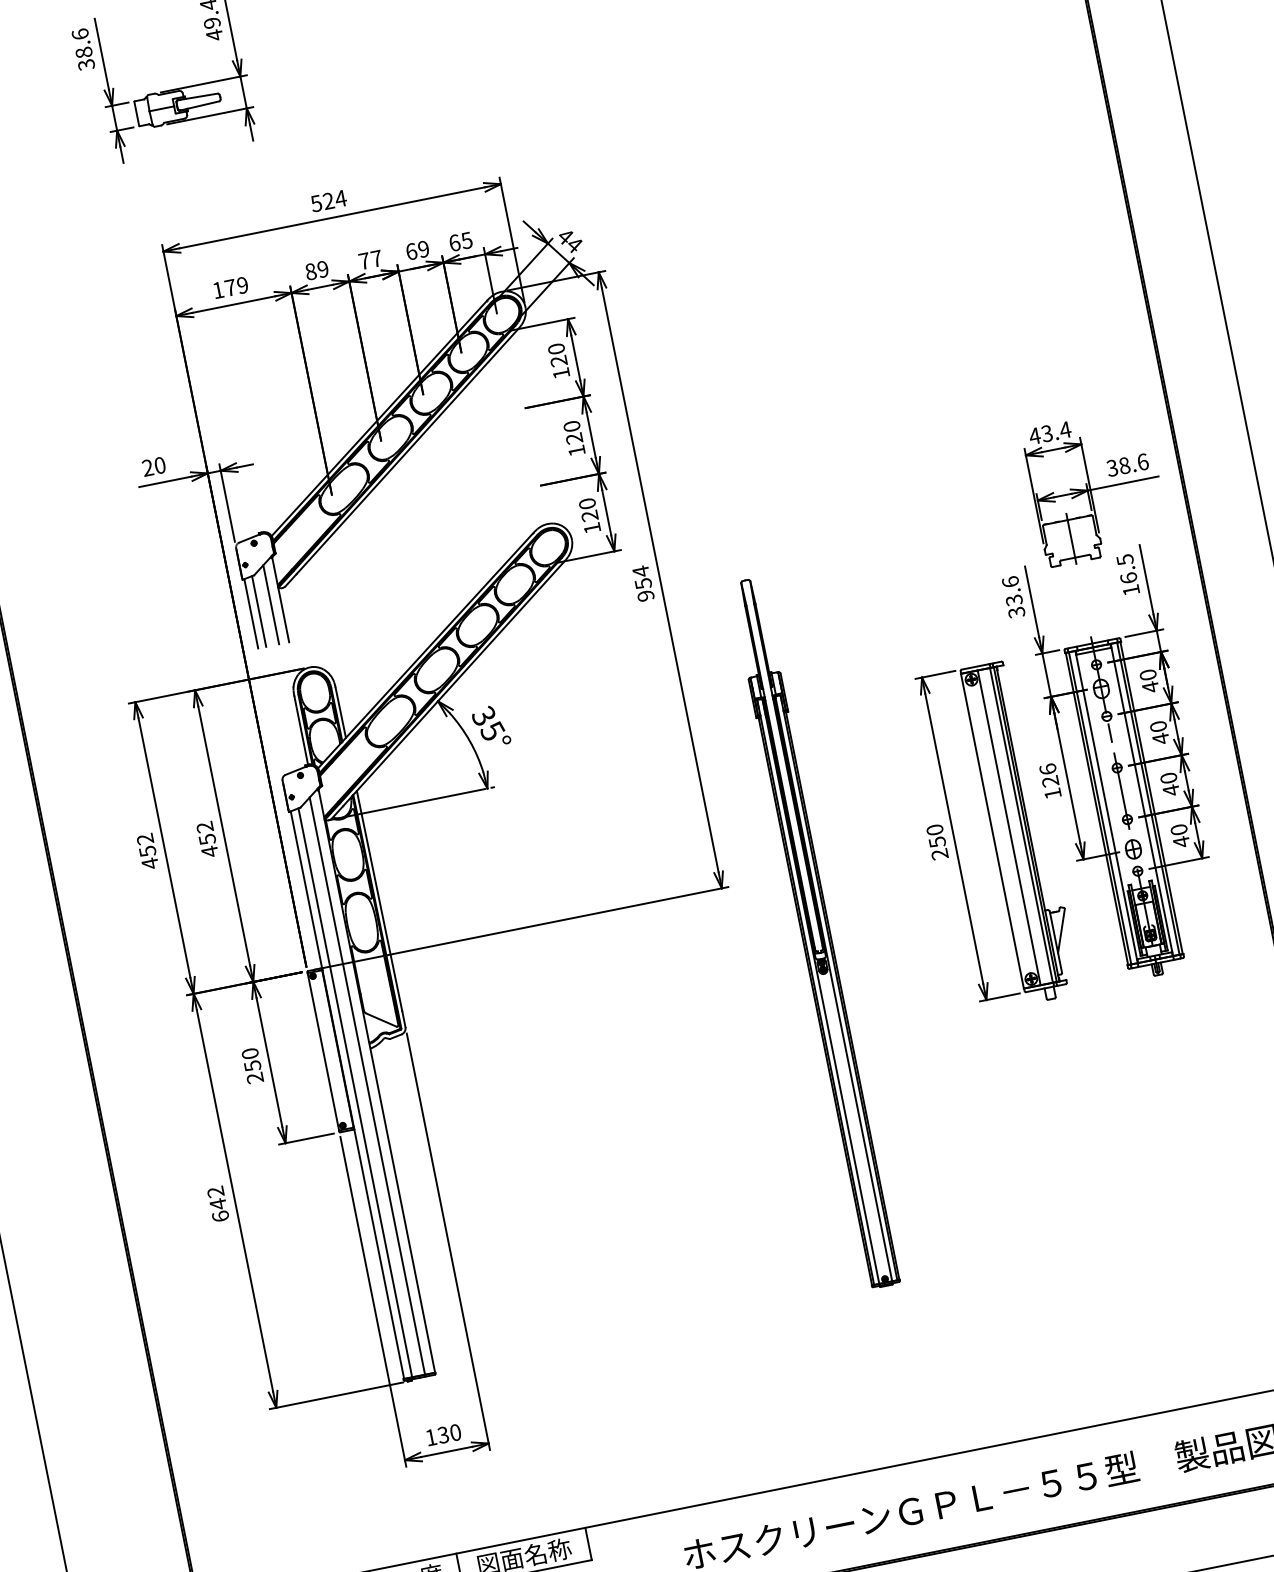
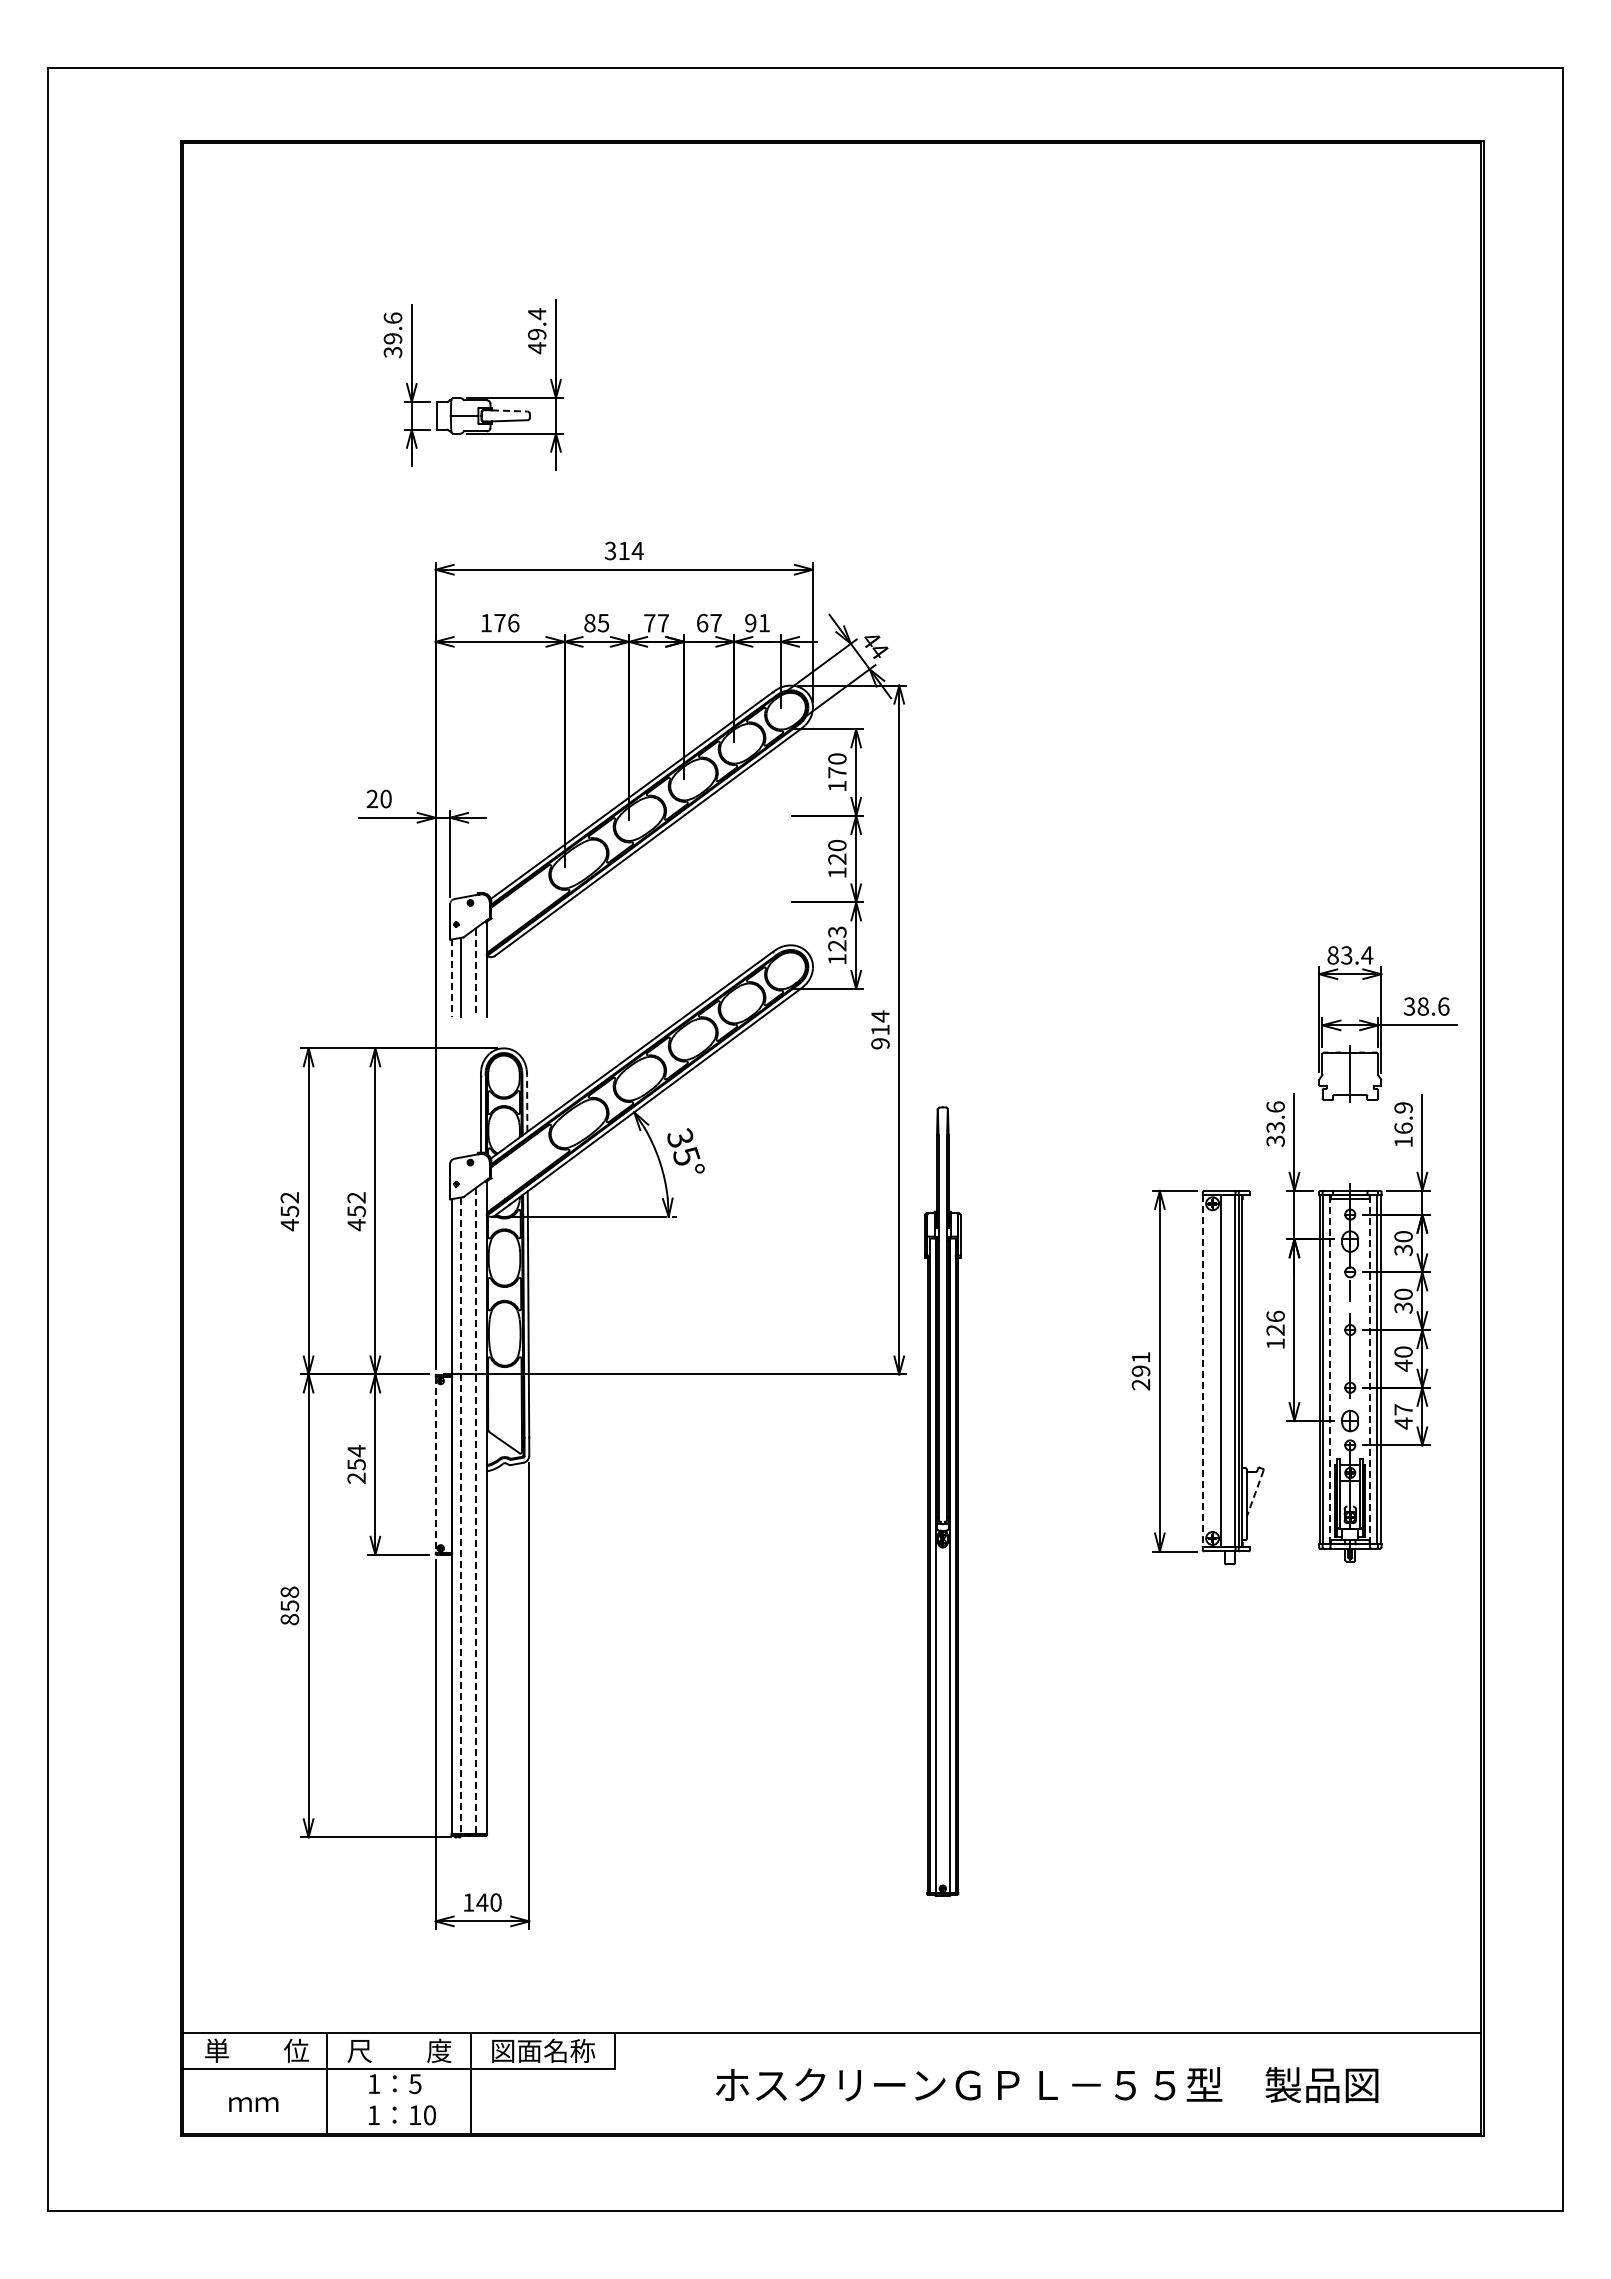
text: (83, 52) -> (392, 338), 38.6 -> 39.6
line: (201, 95) -> (509, 410), solid -> dashed
text: (322, 201) -> (617, 550), 524 -> 314
text: (460, 241) -> (757, 622), 65 -> 91
text: (423, 248) -> (715, 622), 69 -> 67
text: (322, 268) -> (603, 622), 89 -> 85
text: (242, 284) -> (513, 622), 179 -> 176
text: (559, 361) -> (837, 772), 120 -> 170
text: (1034, 436) -> (1332, 955), 43.4 -> 83.4
text: (587, 503) -> (837, 931), 120 -> 123
text: (1125, 559) -> (1403, 1107), 16.5 -> 16.9
text: (643, 583) -> (880, 1029), 954 -> 914
line: (271, 605) -> (475, 973), solid -> dashed
line: (251, 614) -> (452, 978), solid -> dashed
text: (1150, 687) -> (1403, 1250), 40 -> 30
line: (340, 712) -> (527, 1103), solid -> dashed
text: (1160, 739) -> (1403, 1308), 40 -> 30
line: (1142, 799) -> (1370, 1369), solid -> dashed
line: (1106, 806) -> (1330, 1369), solid -> dashed
text: (1178, 829) -> (1403, 1409), 40 -> 47
line: (992, 831) -> (1202, 1371), solid -> dashed
text: (935, 836) -> (1140, 1364), 250 -> 291
line: (1061, 931) -> (1255, 1493), solid -> dashed
part: (815, 932) -> (942, 1501), moved
line: (323, 1051) -> (435, 1464), solid -> dashed
text: (250, 1054) -> (356, 1451), 250 -> 254
line: (367, 1086) -> (475, 1511), solid -> dashed
line: (355, 1093) -> (461, 1516), solid -> dashed
text: (217, 1203) -> (289, 1605), 642 -> 858
text: (443, 1434) -> (482, 1902), 130 -> 140

